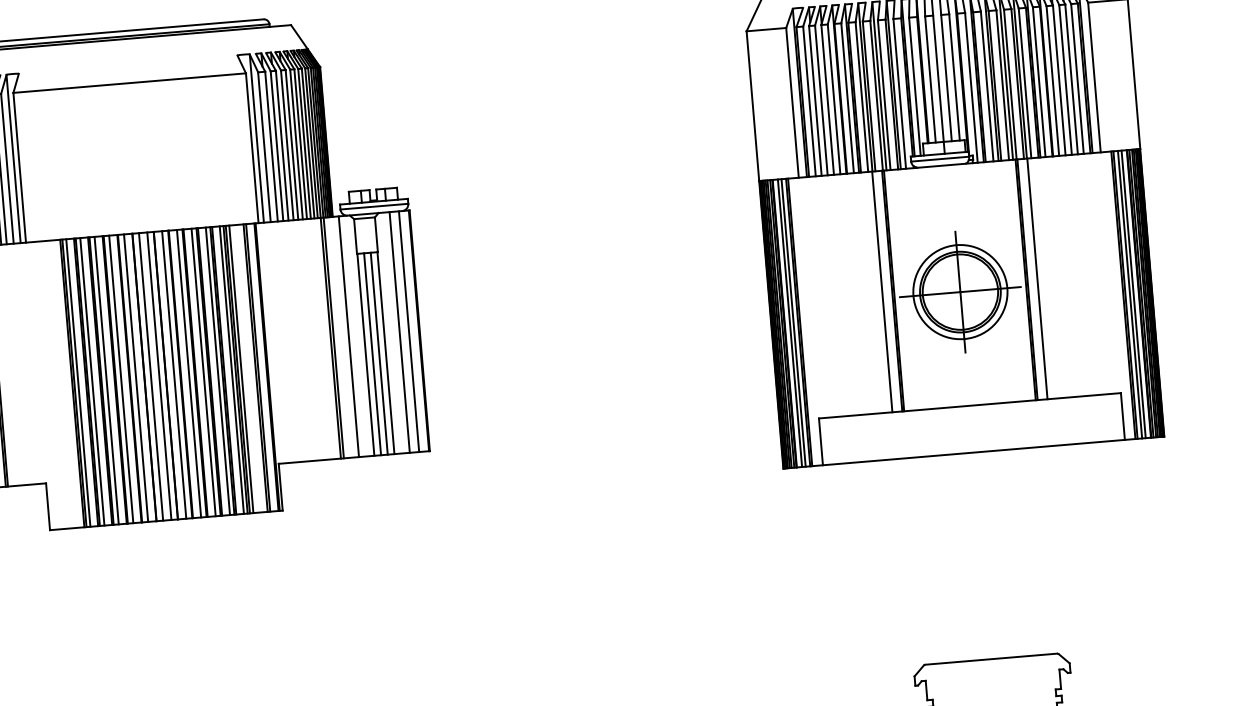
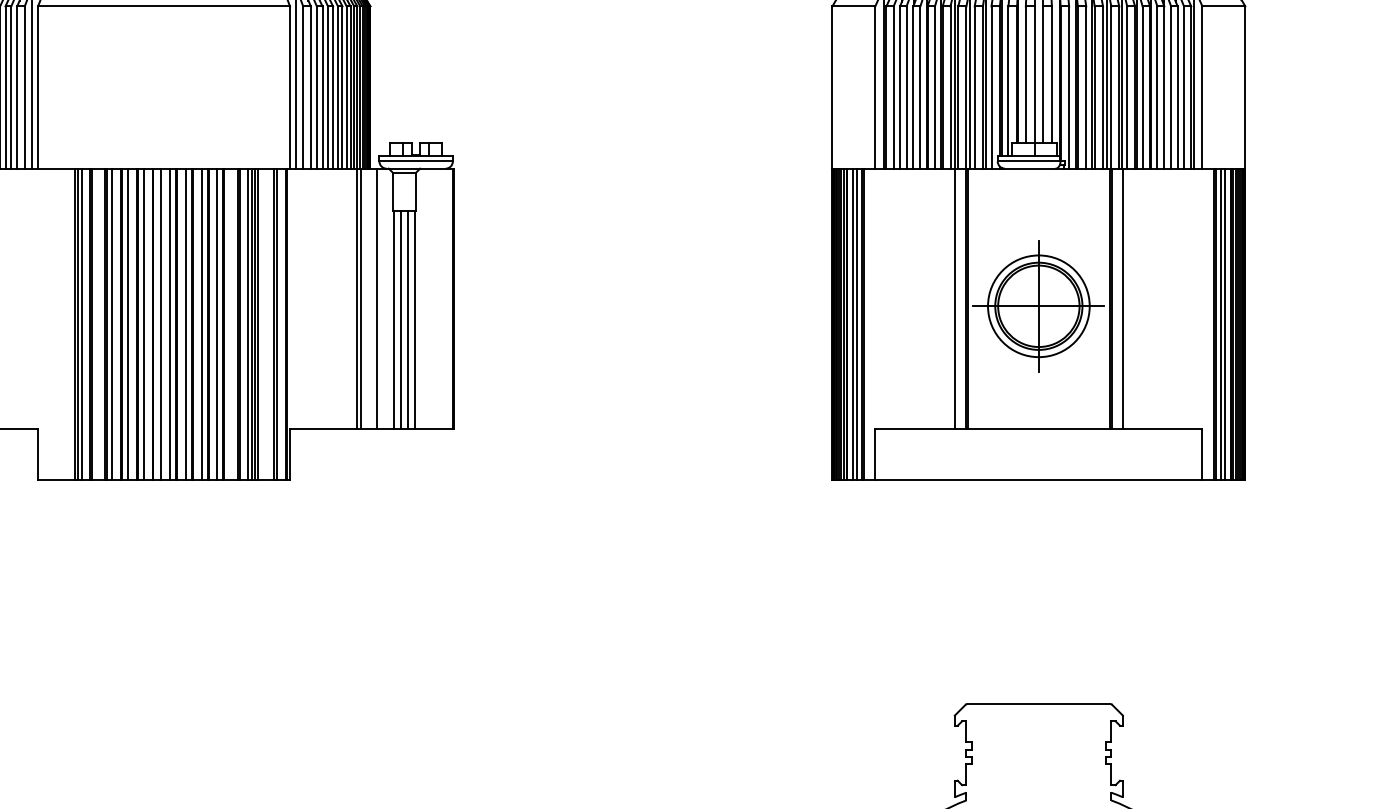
line: (400, 331) -> (432, 298), removed
line: (409, 331) -> (442, 298), removed
line: (217, 371) -> (232, 324), removed
line: (91, 381) -> (96, 324), removed

